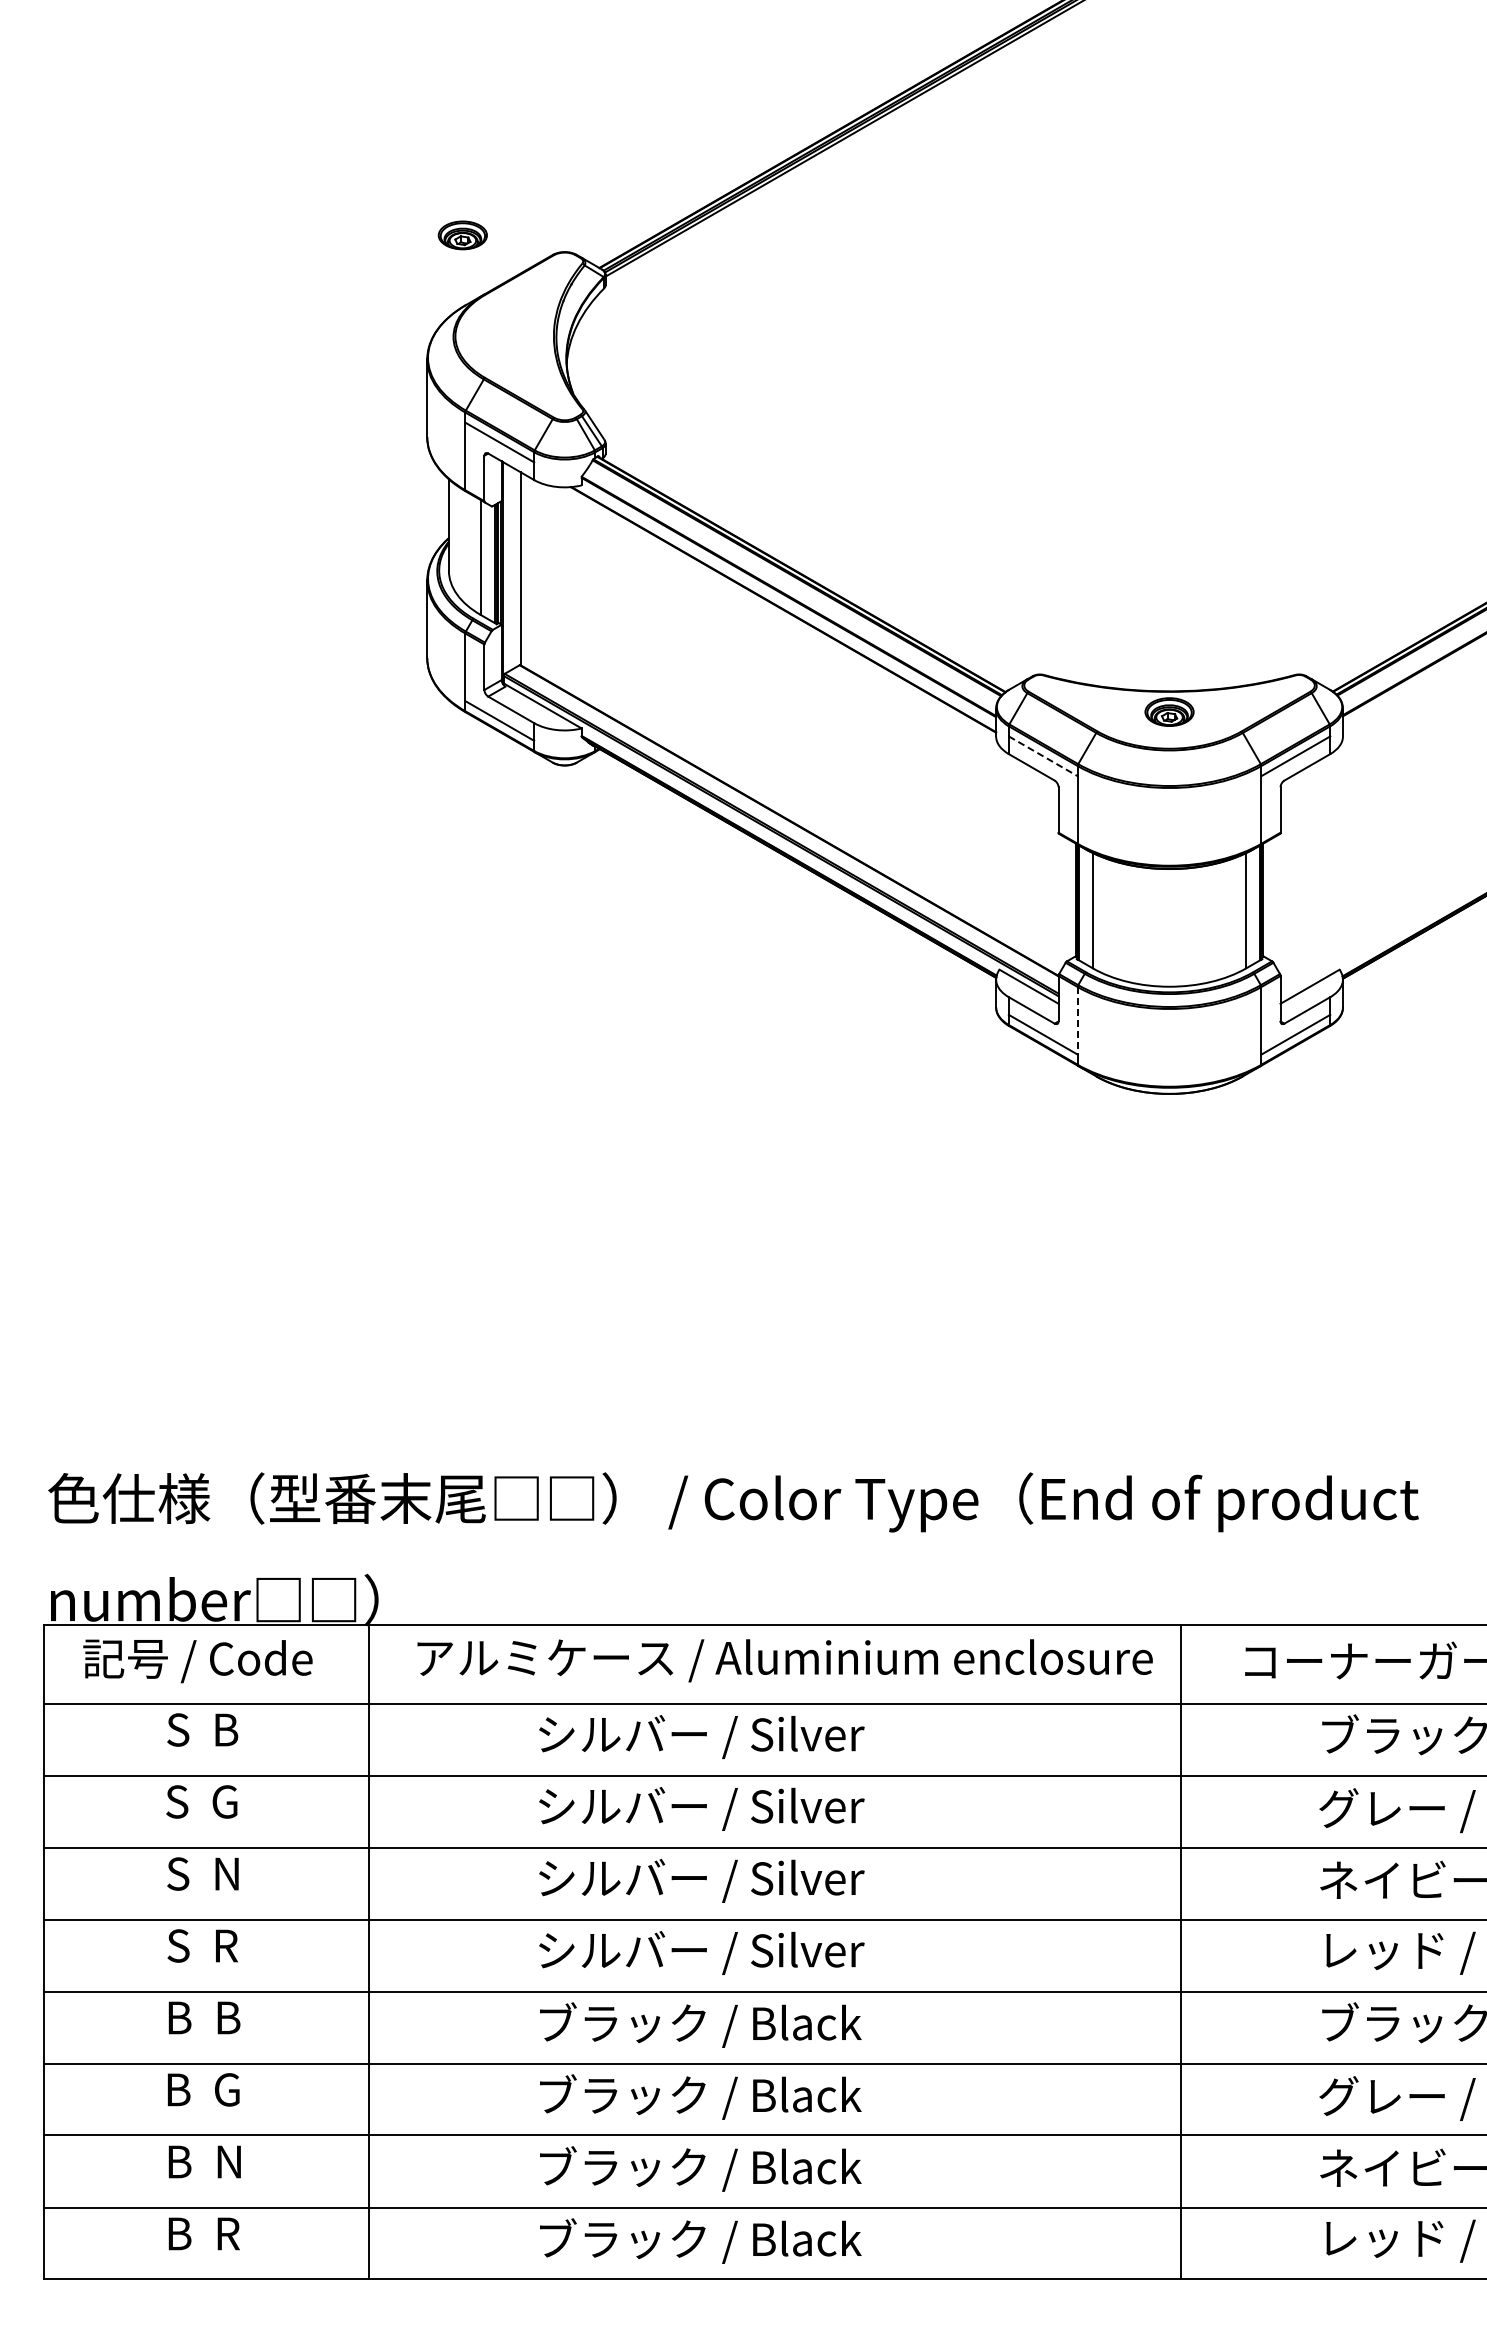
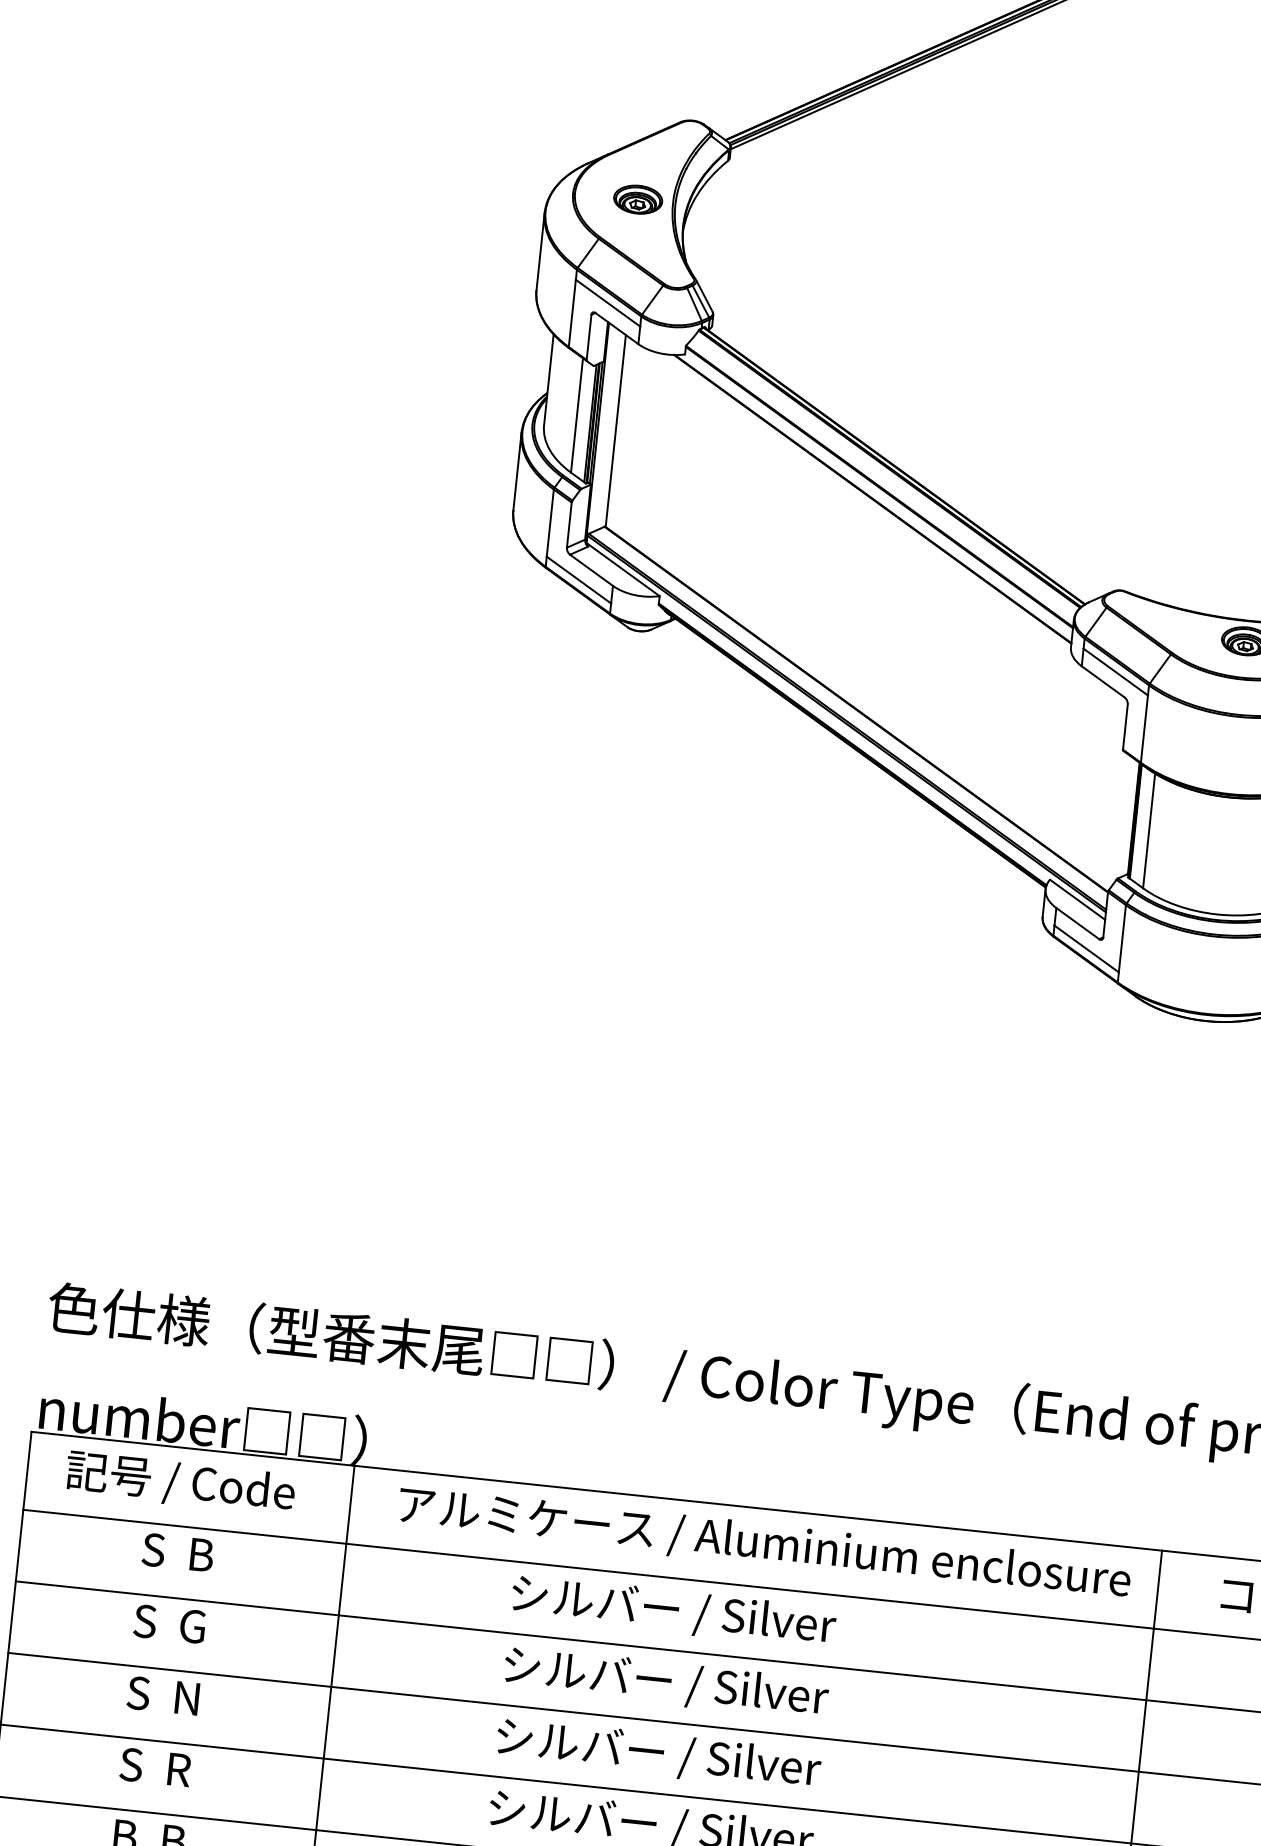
part: (462, 235) -> (637, 199), moved
line: (1043, 756) -> (1116, 672), dashed -> solid
line: (1077, 1020) -> (1122, 938), dashed -> solid

